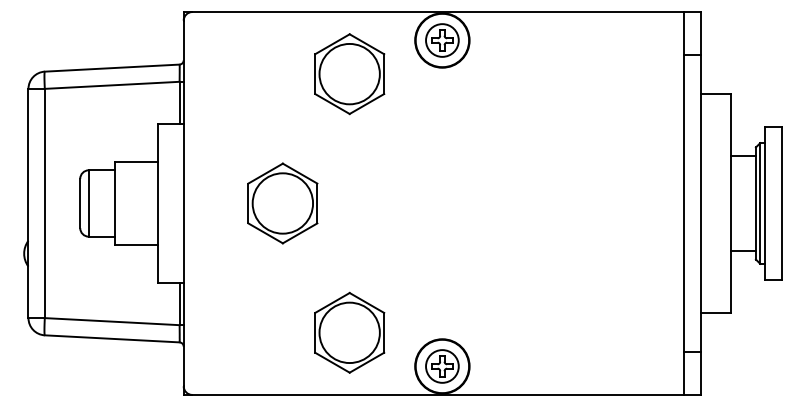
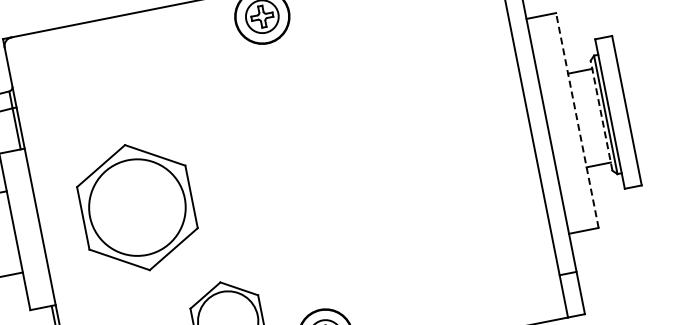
part: (349, 74) -> (177, 68), removed
part: (282, 203) -> (137, 207), size x1.6
line: (731, 203) -> (577, 120), solid -> dashed
line: (755, 203) -> (601, 115), solid -> dashed

